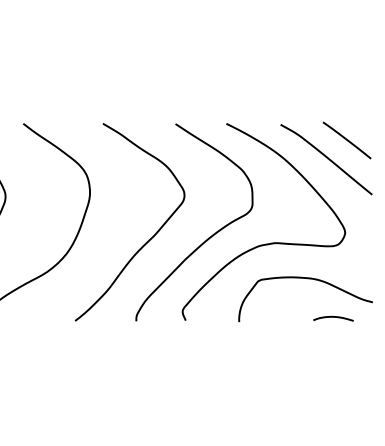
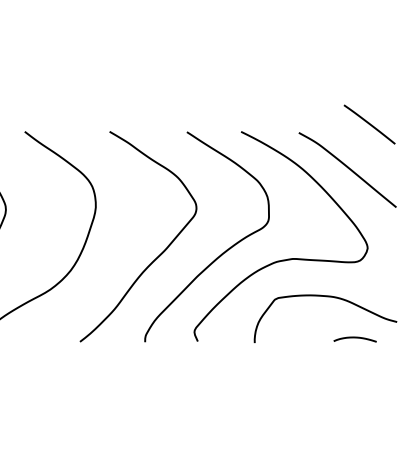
line: (346, 140) -> (369, 124), moved

